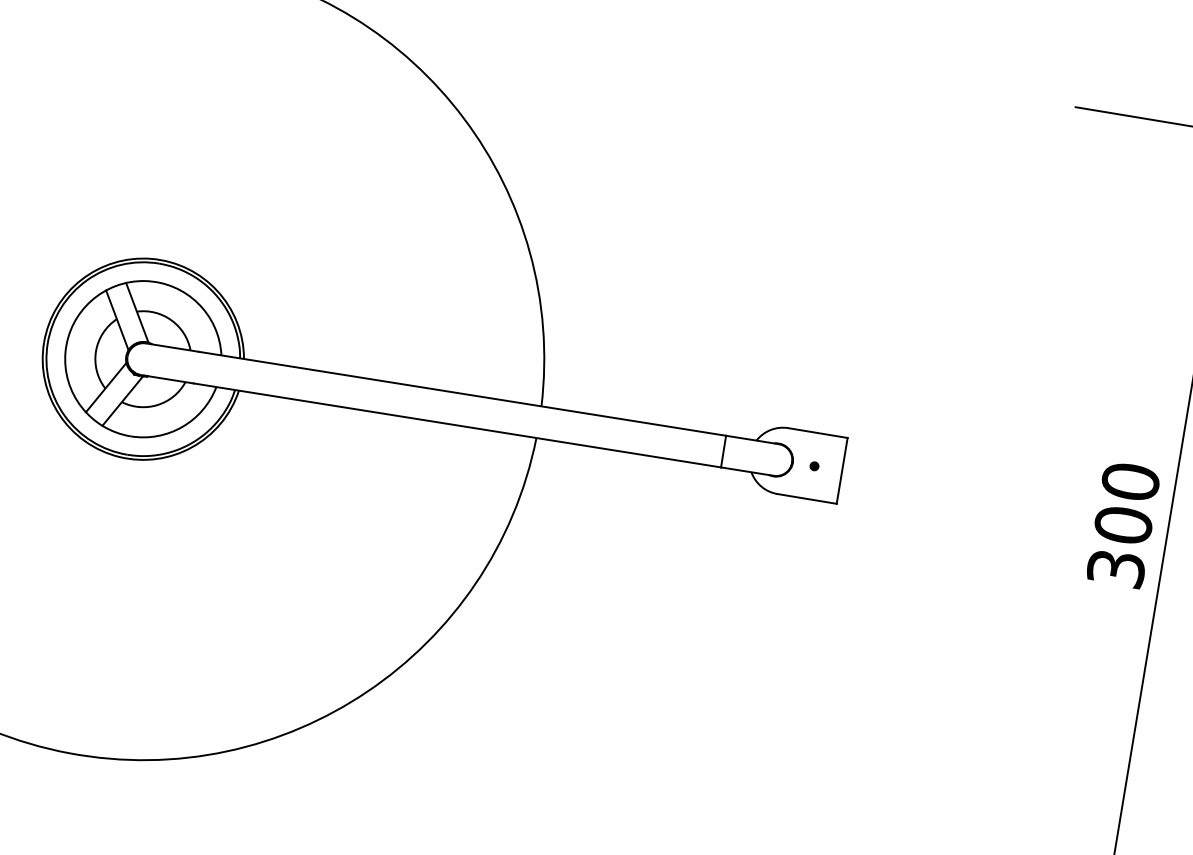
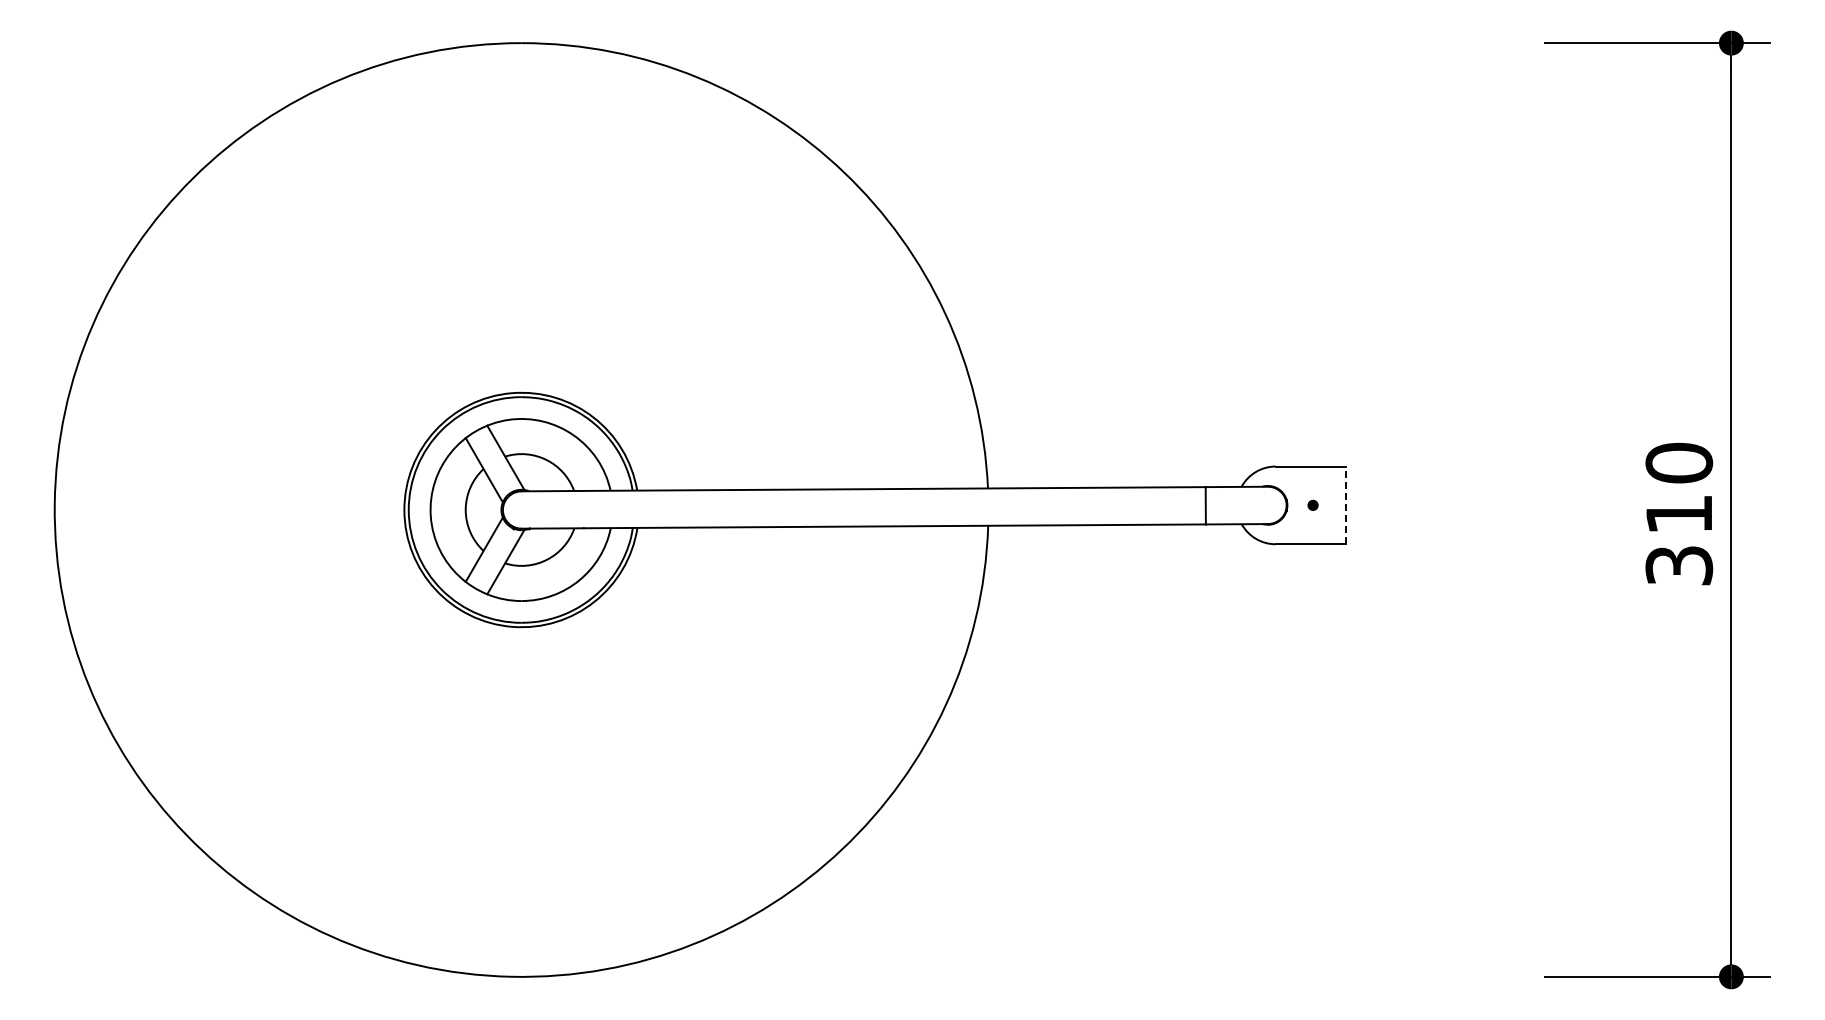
line: (841, 470) -> (1345, 505), solid -> dashed
text: (1123, 525) -> (1679, 514), 300 -> 310

